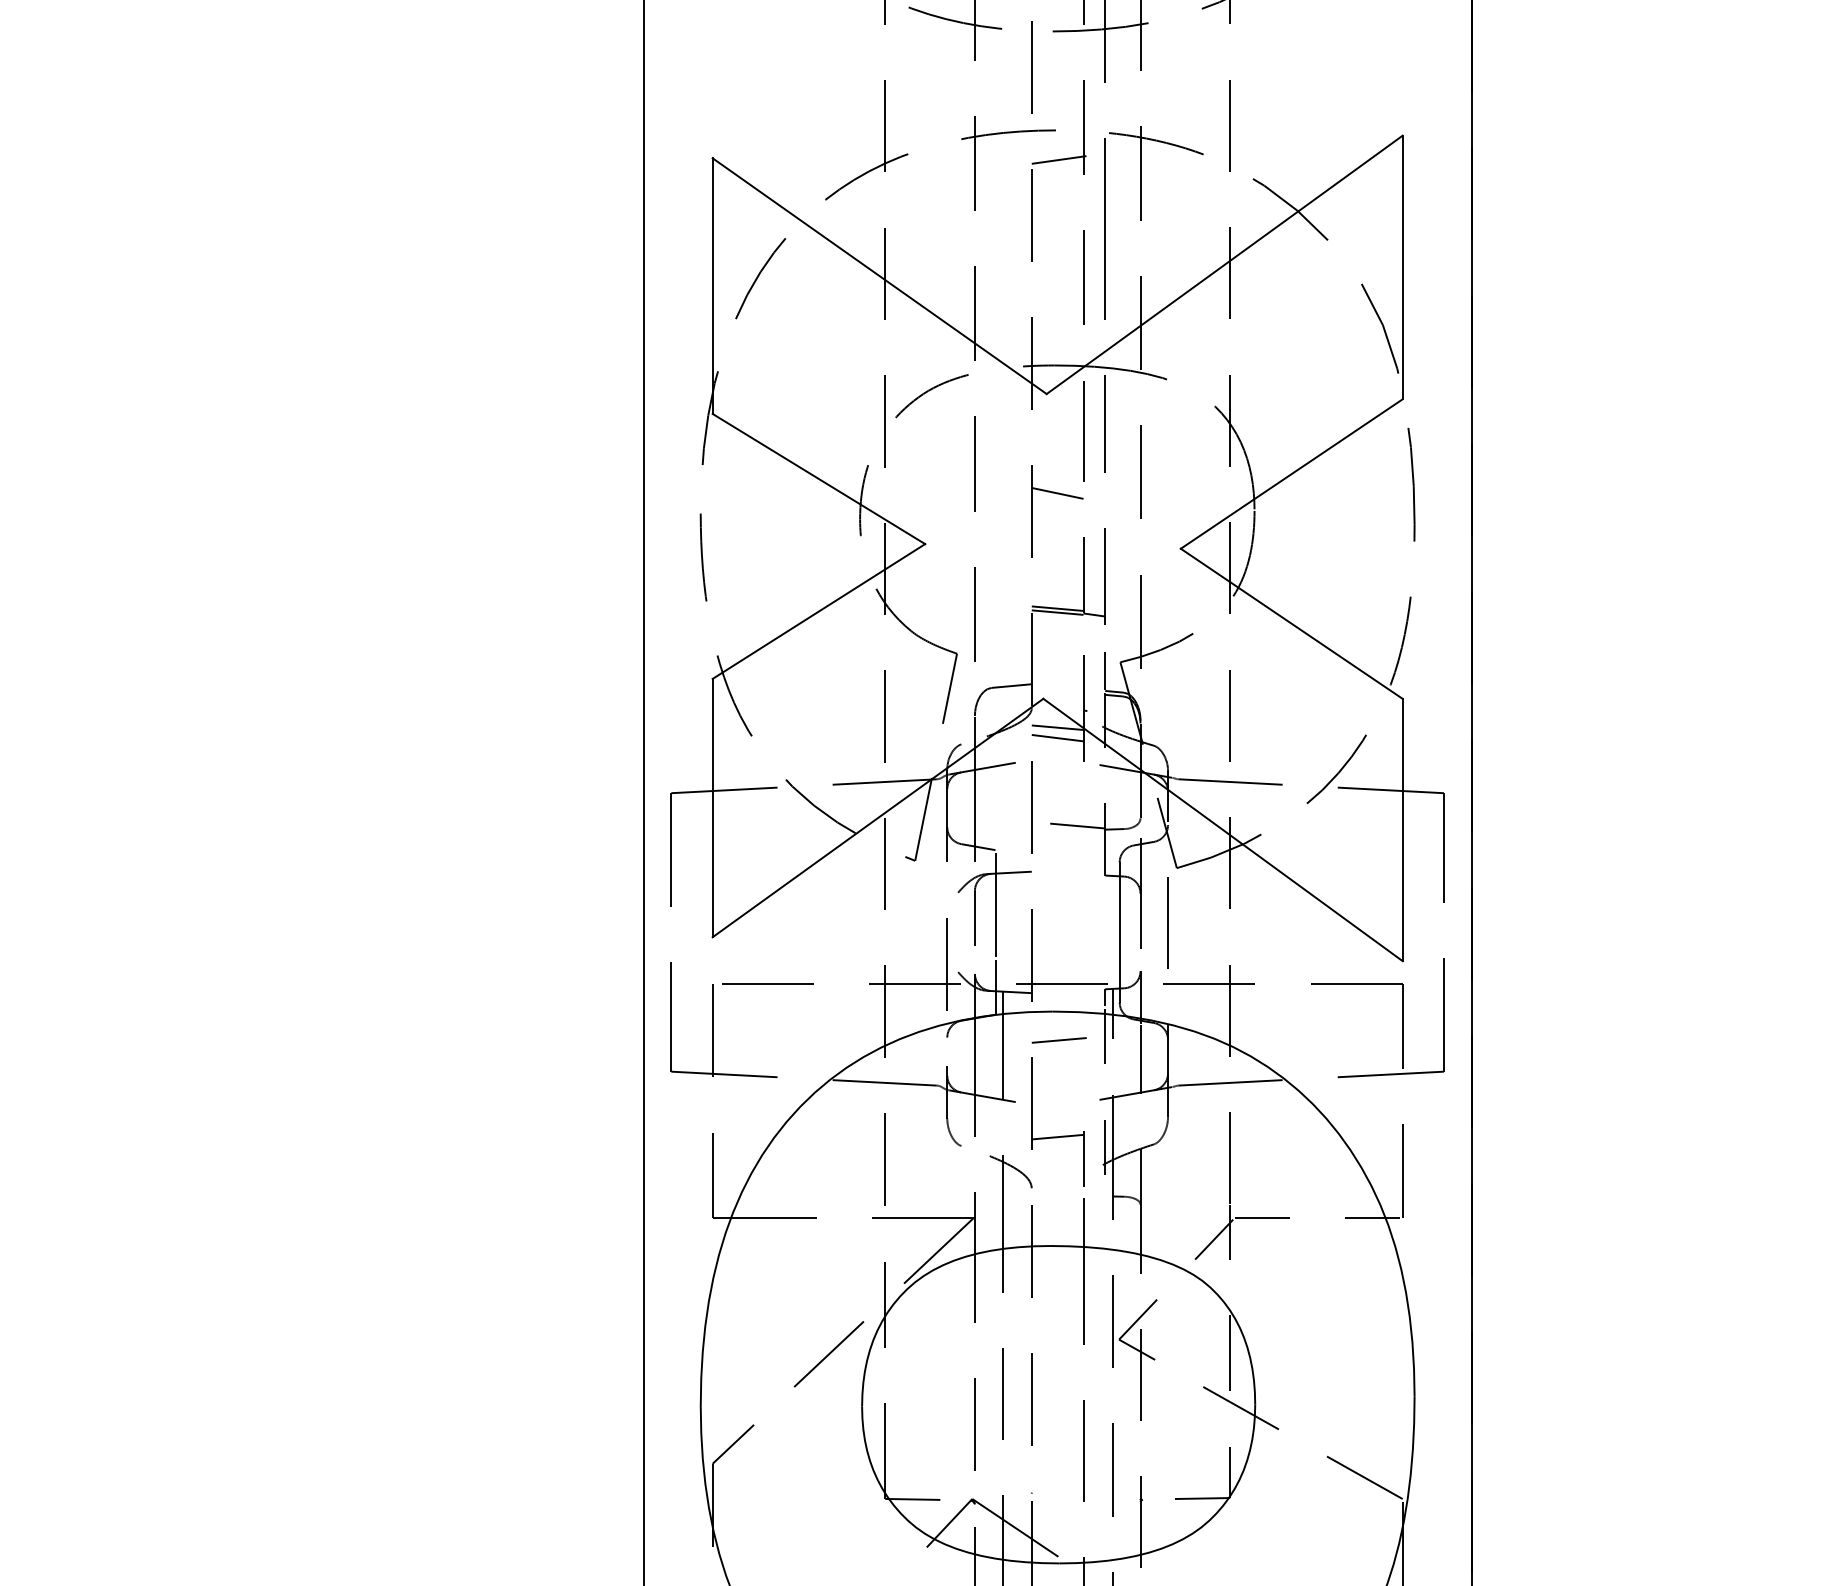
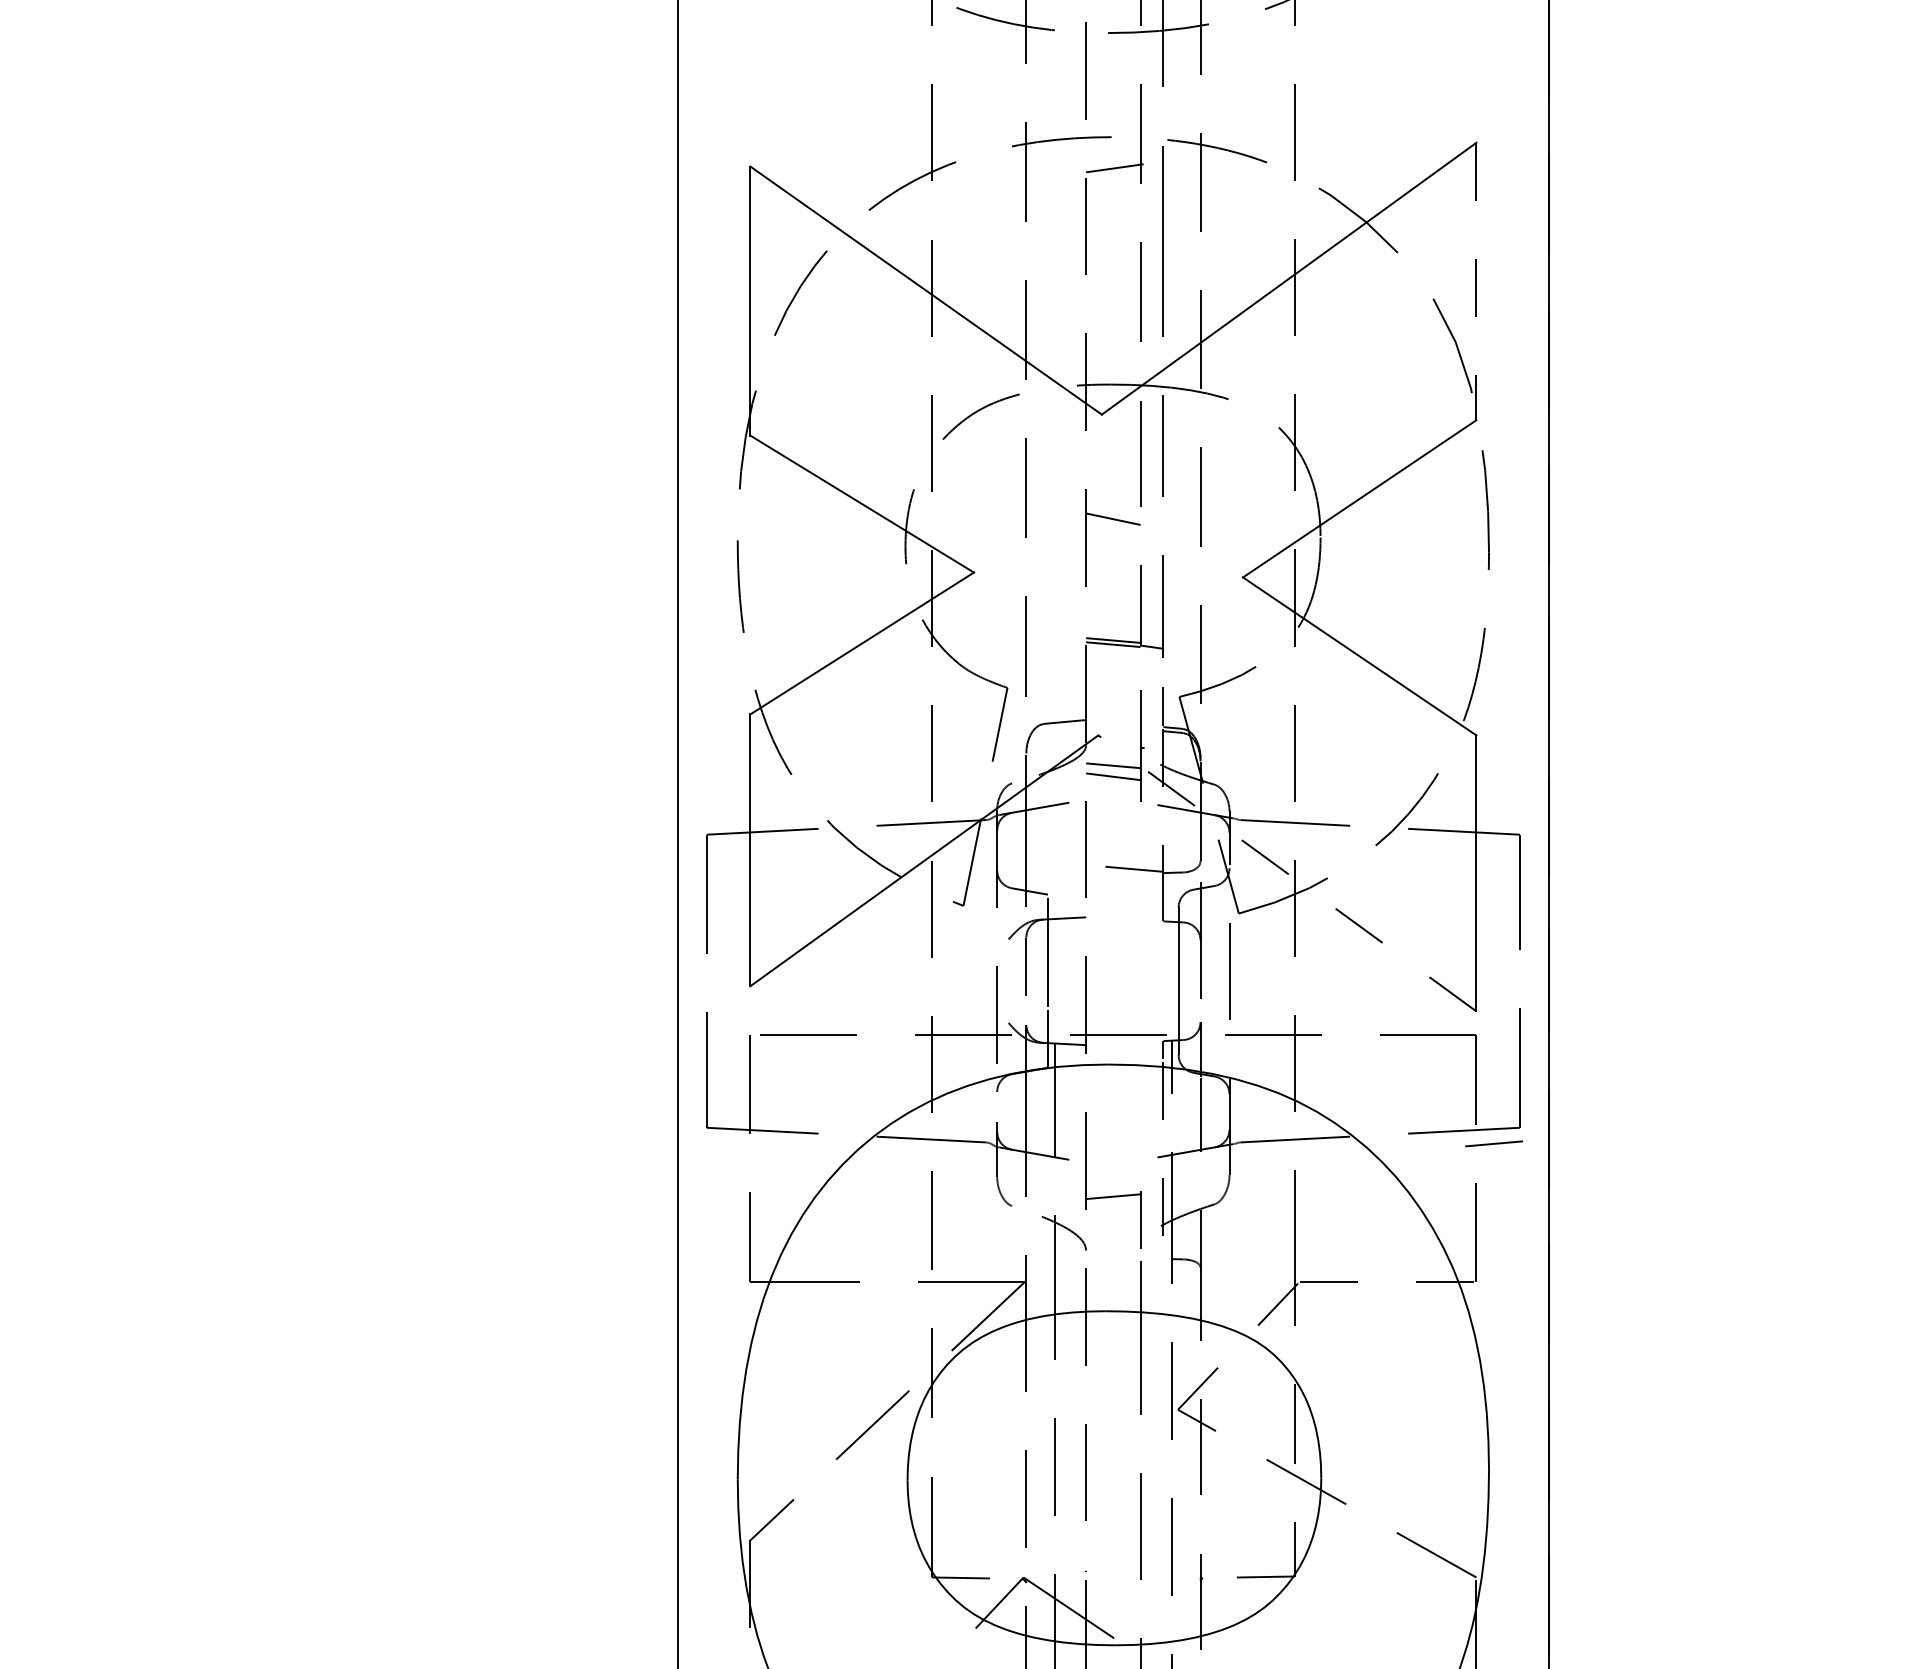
line: (1402, 267) -> (1476, 281), solid -> dashed
line: (1222, 830) -> (1286, 873), solid -> dashed
line: (1058, 1040) -> (1493, 1143), moved

